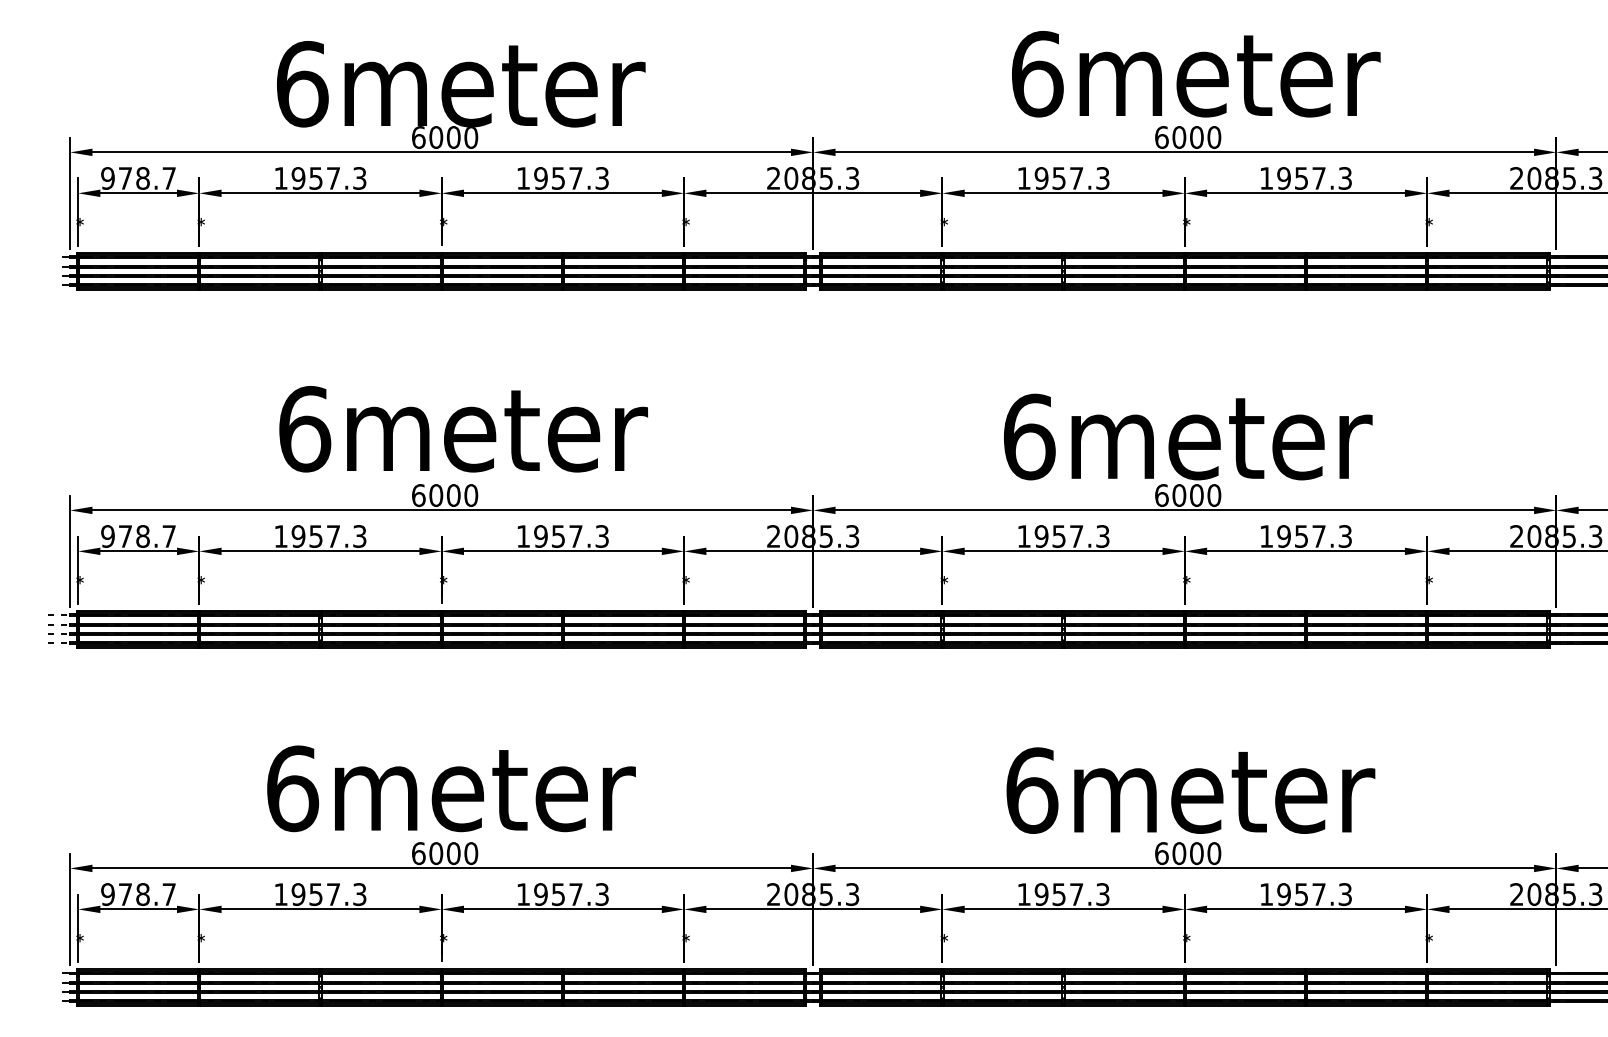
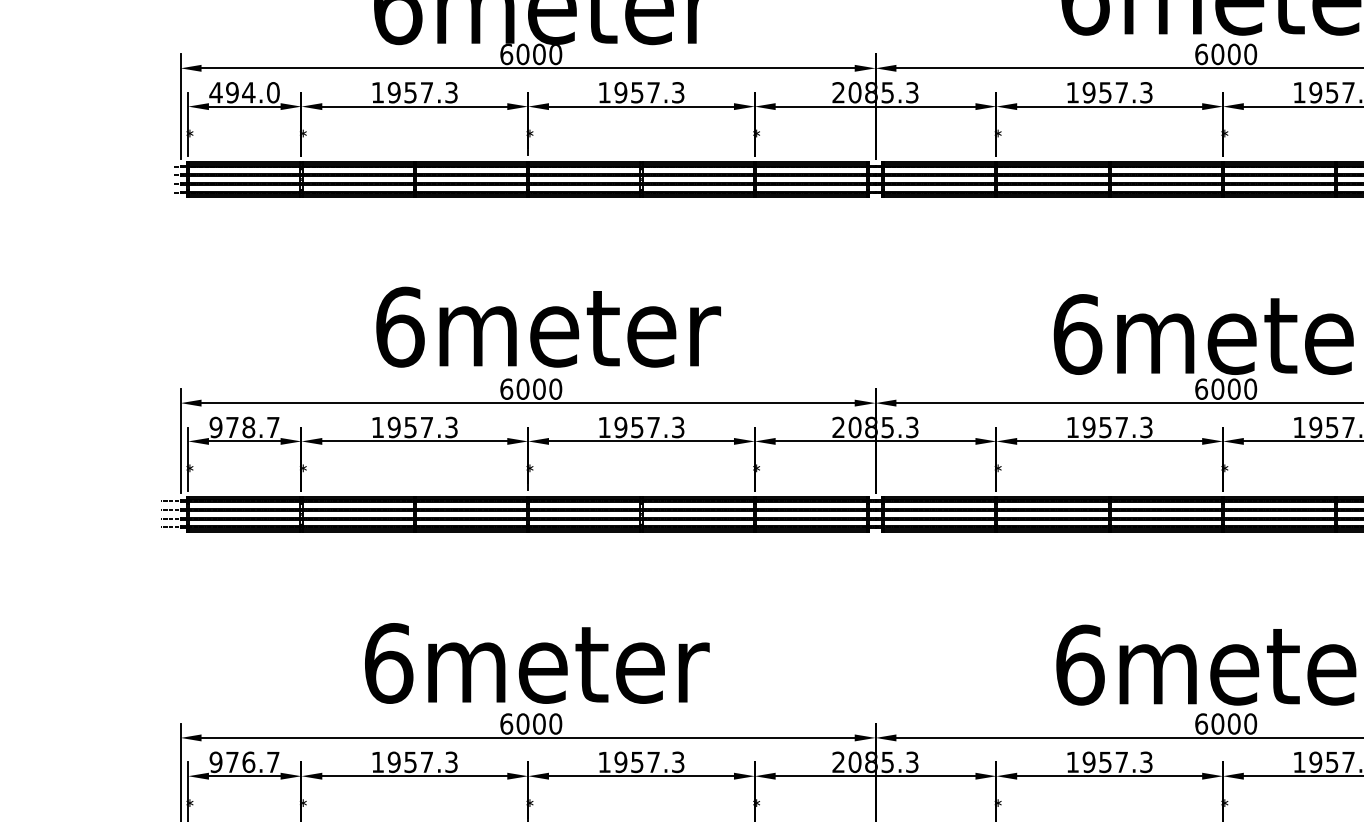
text: (138, 178) -> (244, 92), 978.7 -> 494.0
text: (142, 894) -> (248, 762), 978.7 -> 976.7

